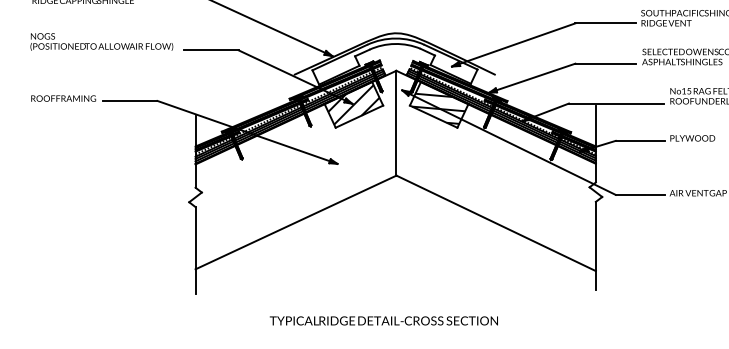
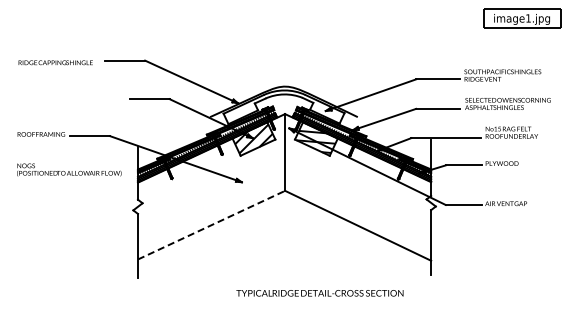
text: (102, 41) -> (69, 169), moved
line: (297, 221) -> (212, 224), solid -> dashed
text: (383, 321) -> (319, 293), moved

